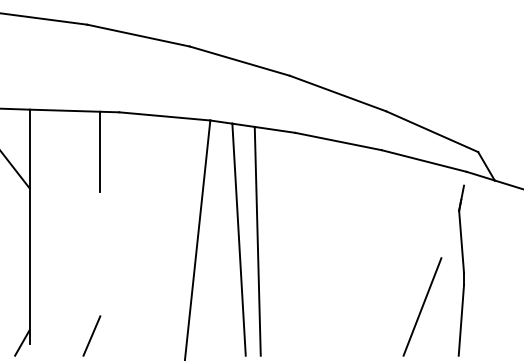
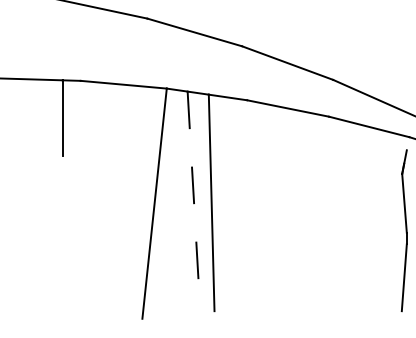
line: (239, 240) -> (194, 202), solid -> dashed
line: (422, 306) -> (367, 264), removed
line: (91, 335) -> (54, 292), removed

